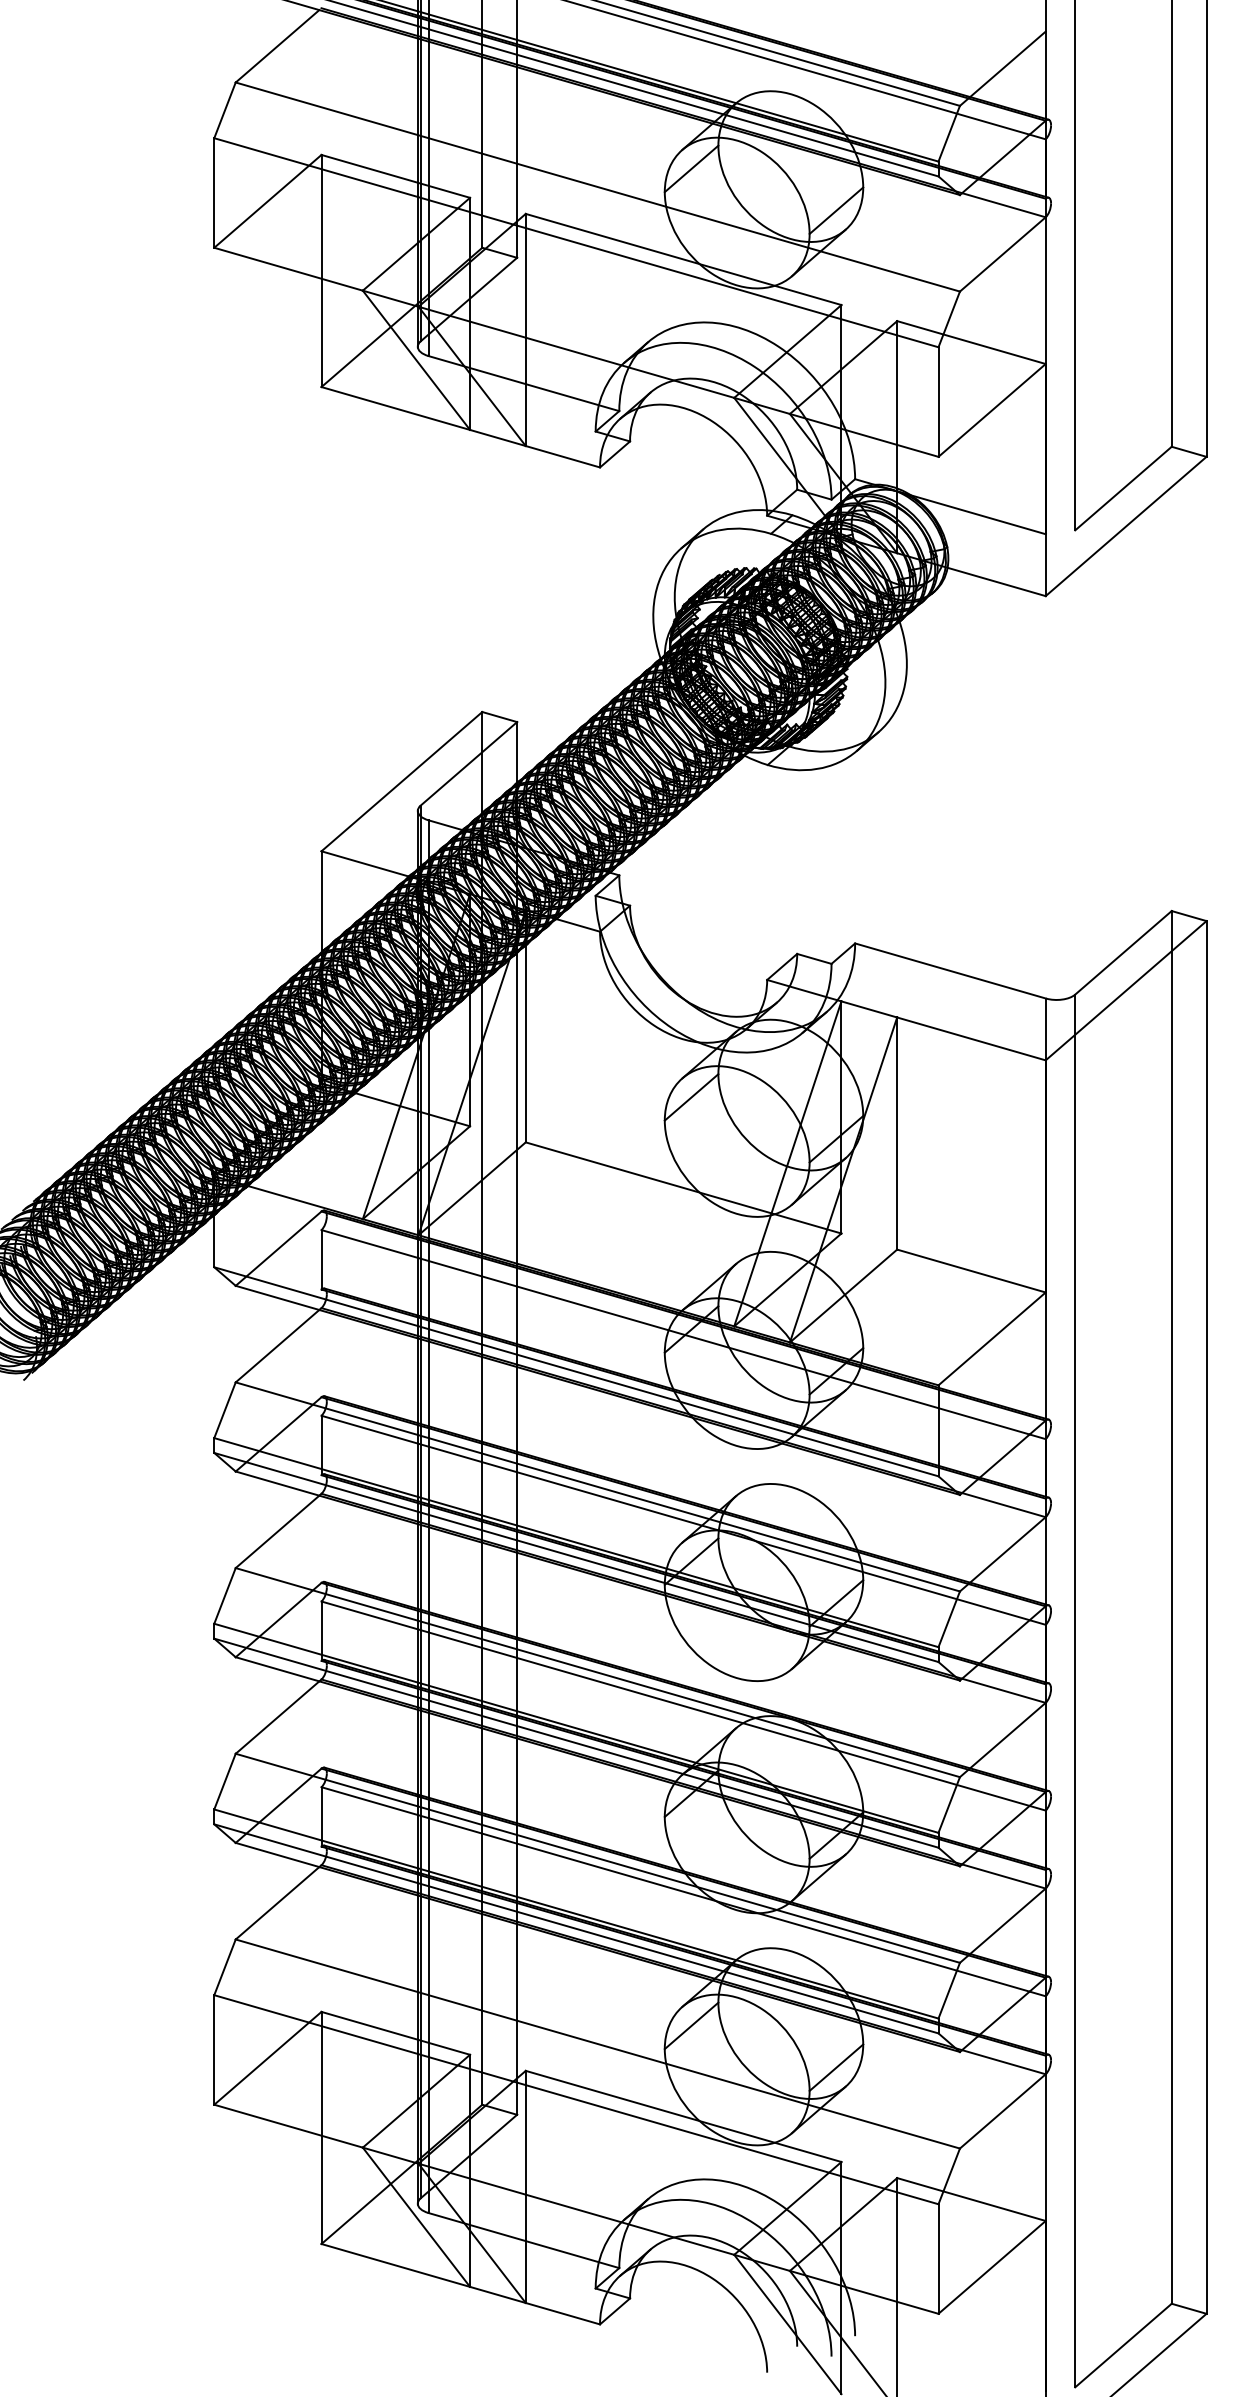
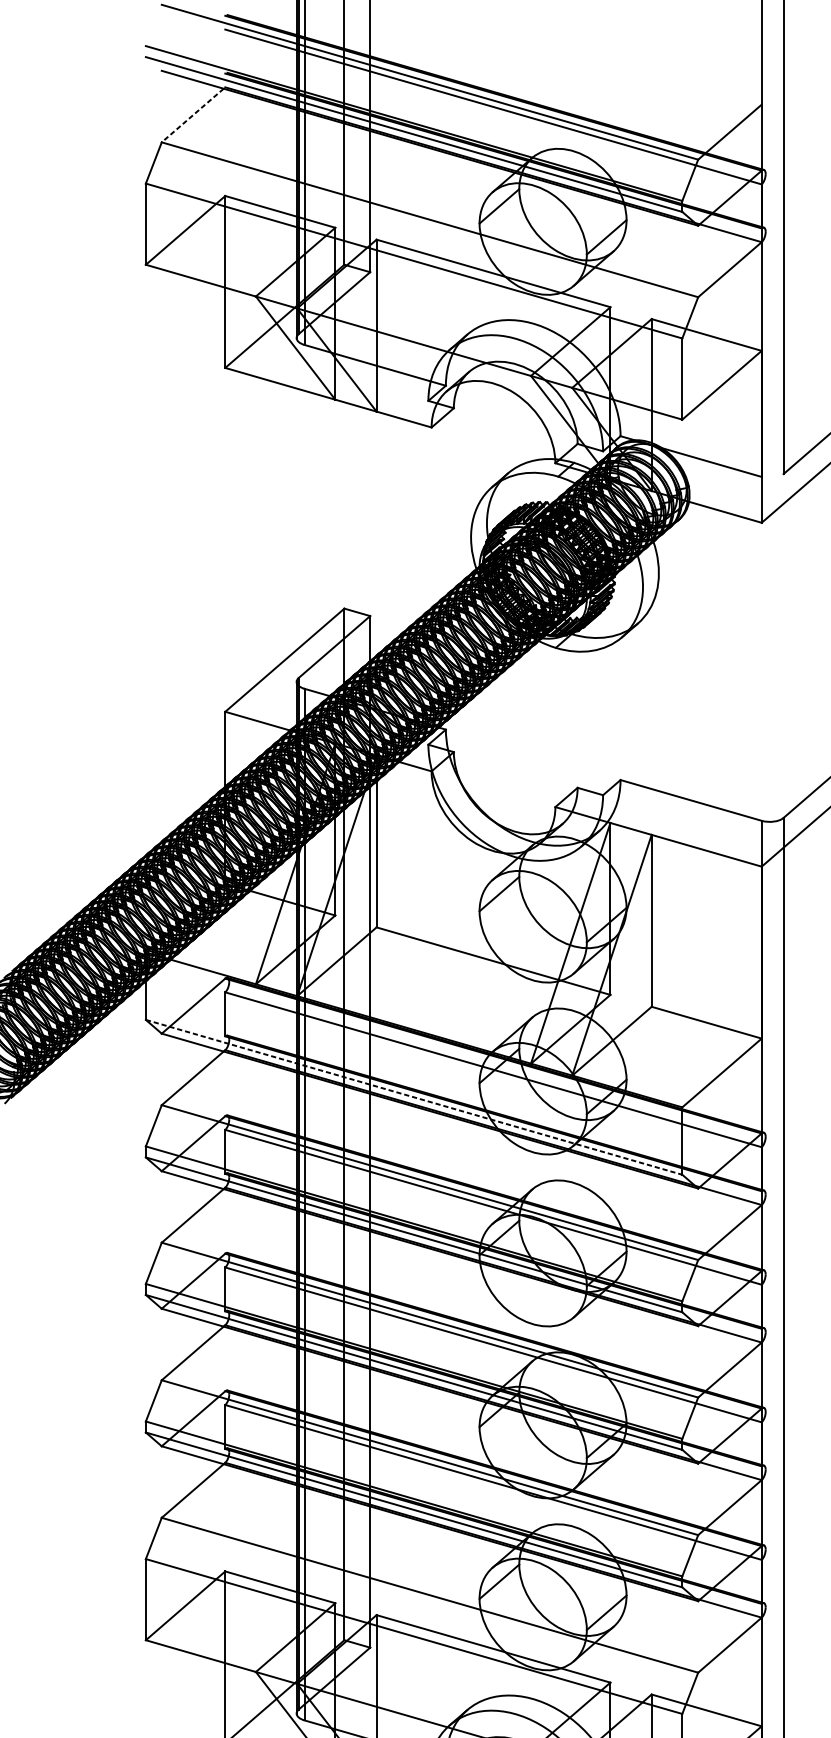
line: (277, 46) -> (192, 115), solid -> dashed
line: (576, 1371) -> (414, 1097), solid -> dashed

